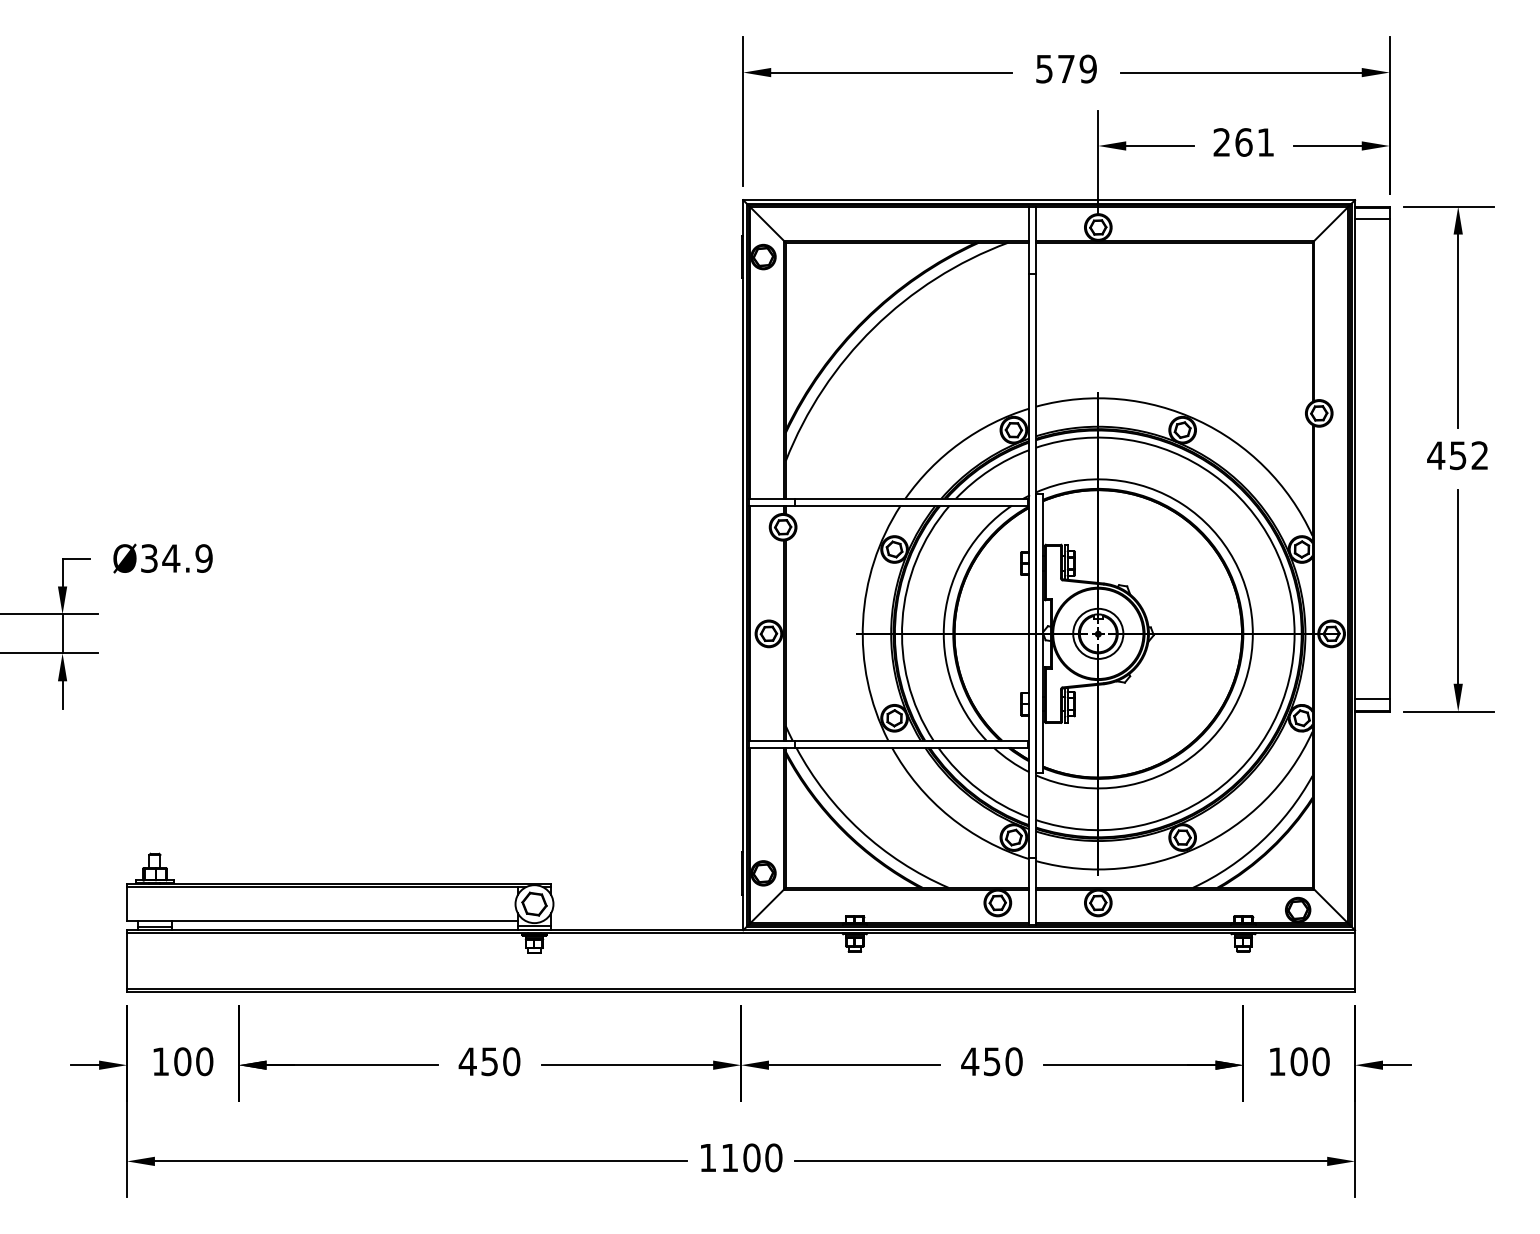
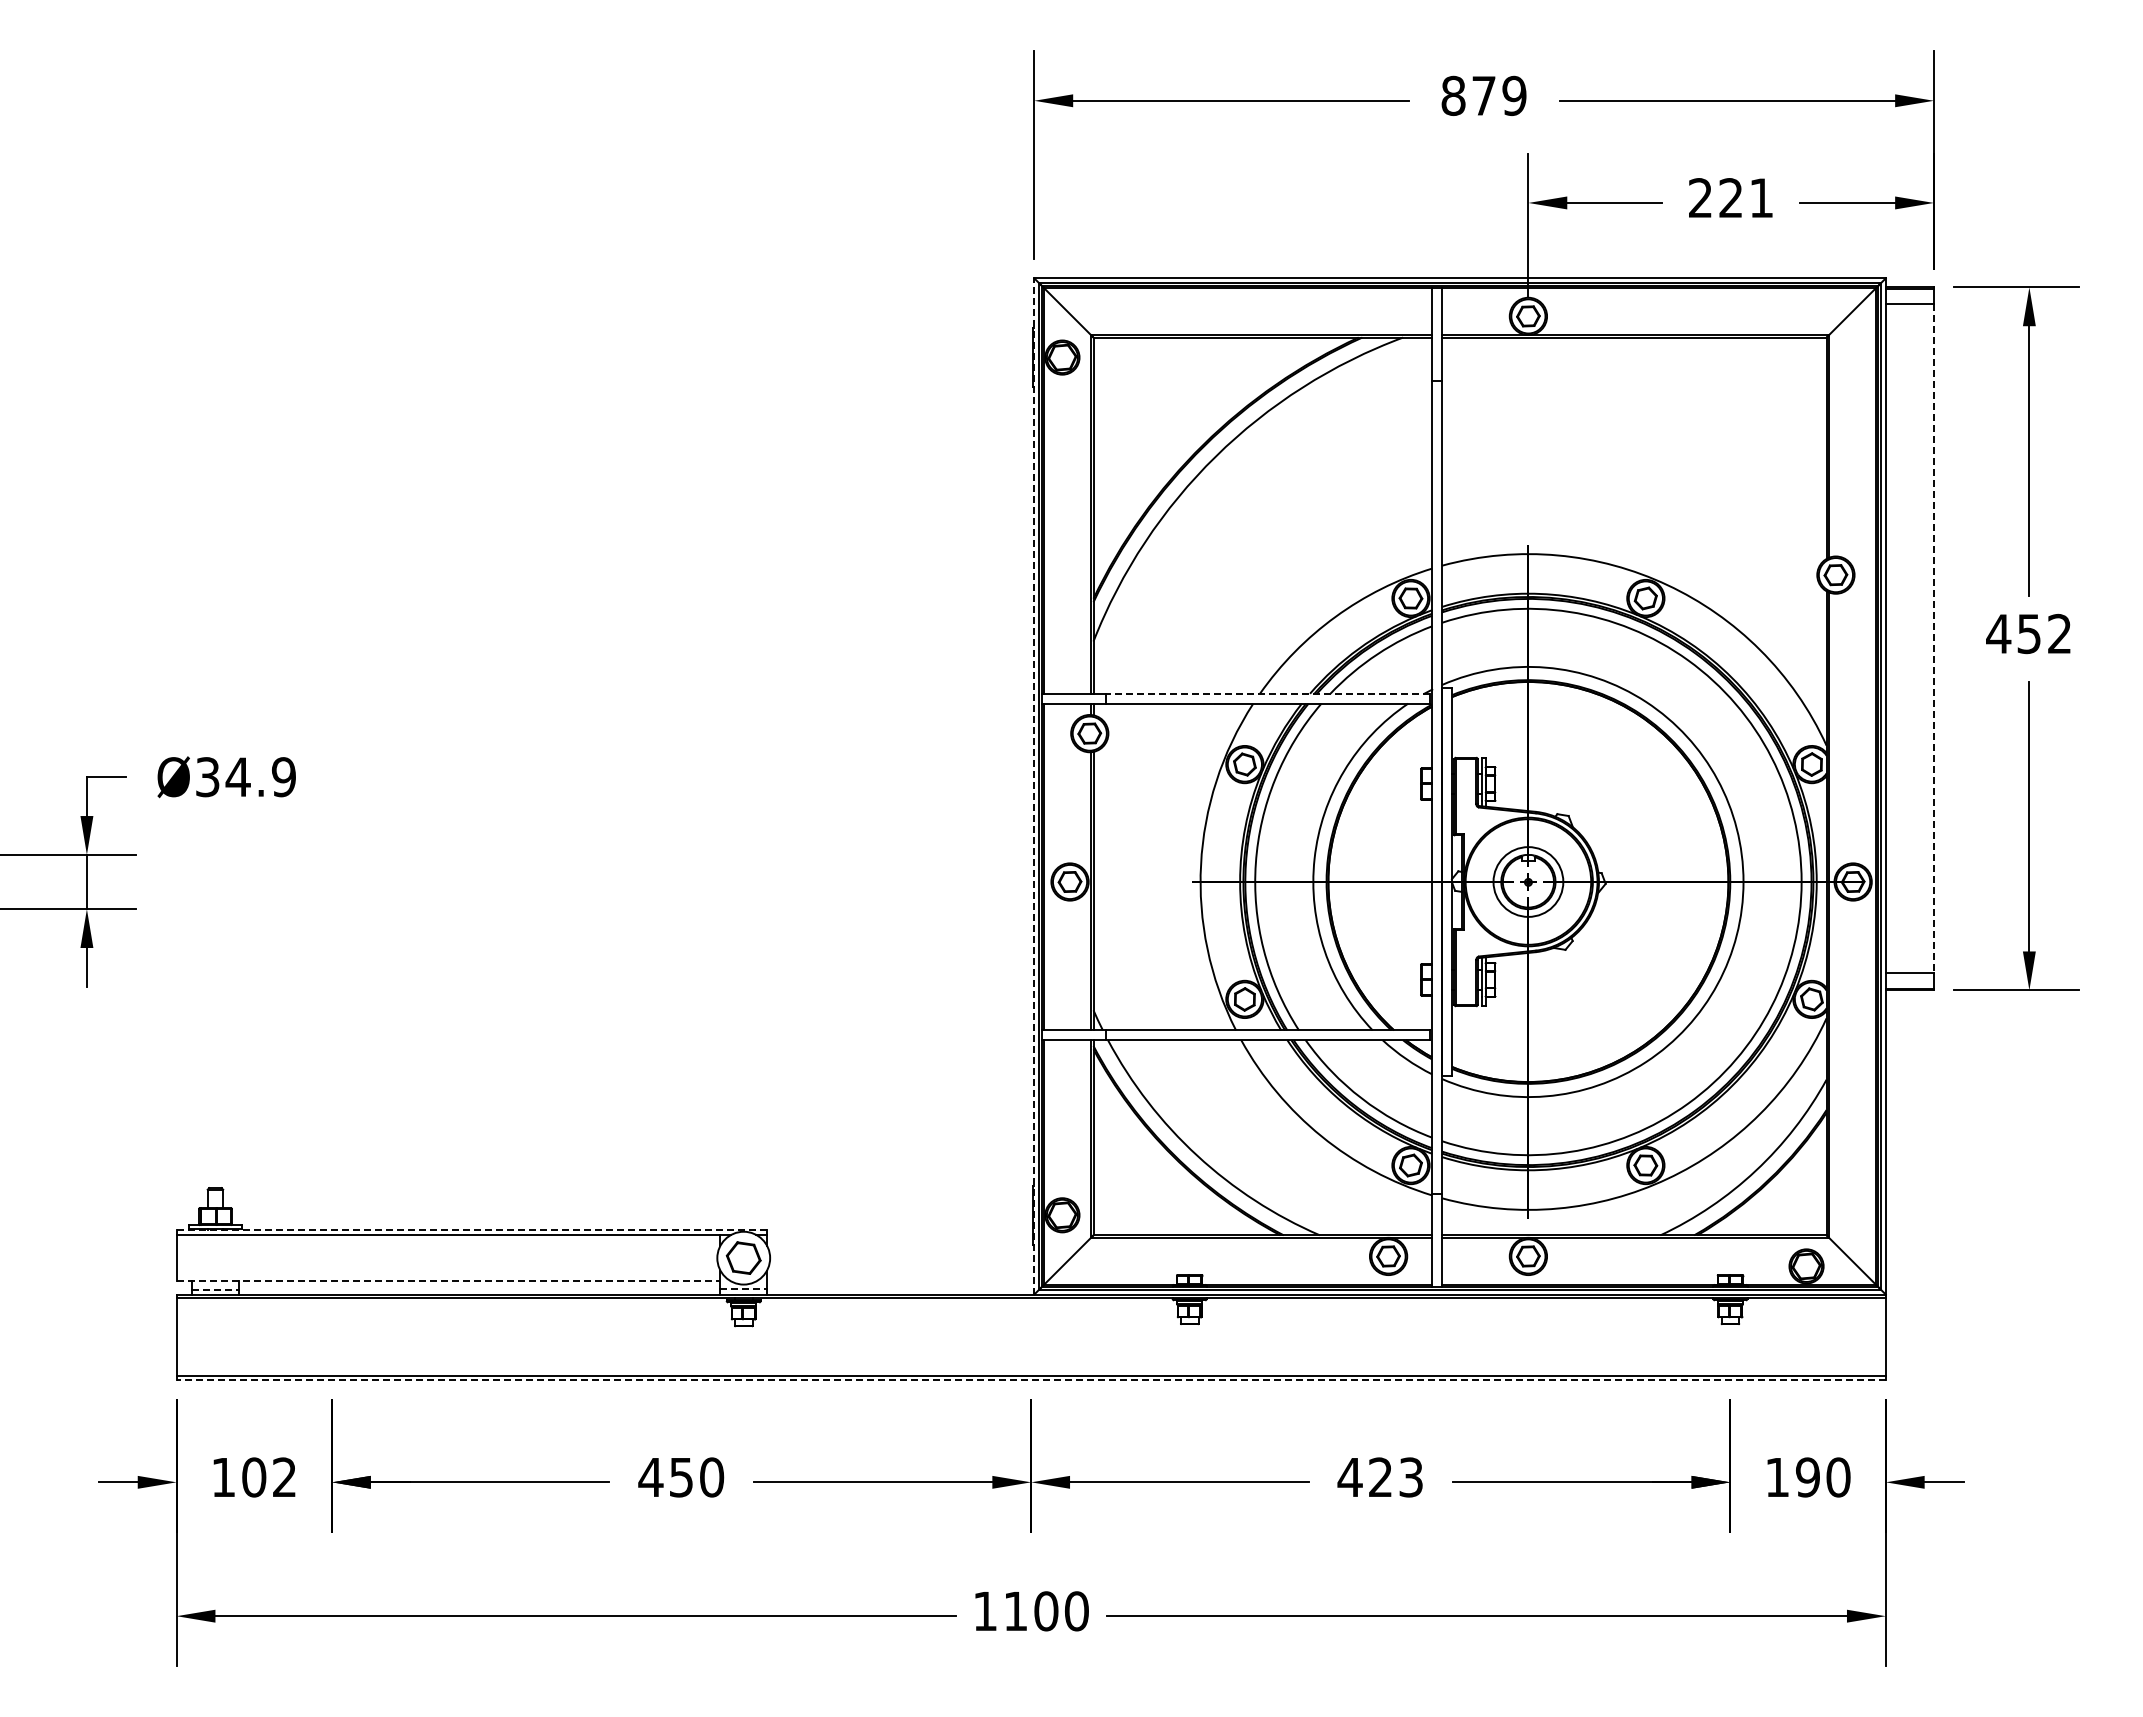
text: (1044, 68) -> (1453, 95), 579 -> 879
text: (1244, 142) -> (1731, 198), 261 -> 221
line: (1389, 459) -> (1933, 639), solid -> dashed
line: (910, 498) -> (1267, 693), solid -> dashed
line: (743, 564) -> (1034, 785), solid -> dashed
line: (339, 884) -> (472, 1230), solid -> dashed
line: (322, 920) -> (448, 1281), solid -> dashed
line: (535, 926) -> (744, 1289), solid -> dashed
line: (154, 927) -> (215, 1290), solid -> dashed
line: (741, 992) -> (1031, 1380), solid -> dashed
text: (204, 1061) -> (284, 1477), 100 -> 102
text: (1003, 1061) -> (1396, 1477), 450 -> 423
text: (1299, 1061) -> (1808, 1477), 100 -> 190

